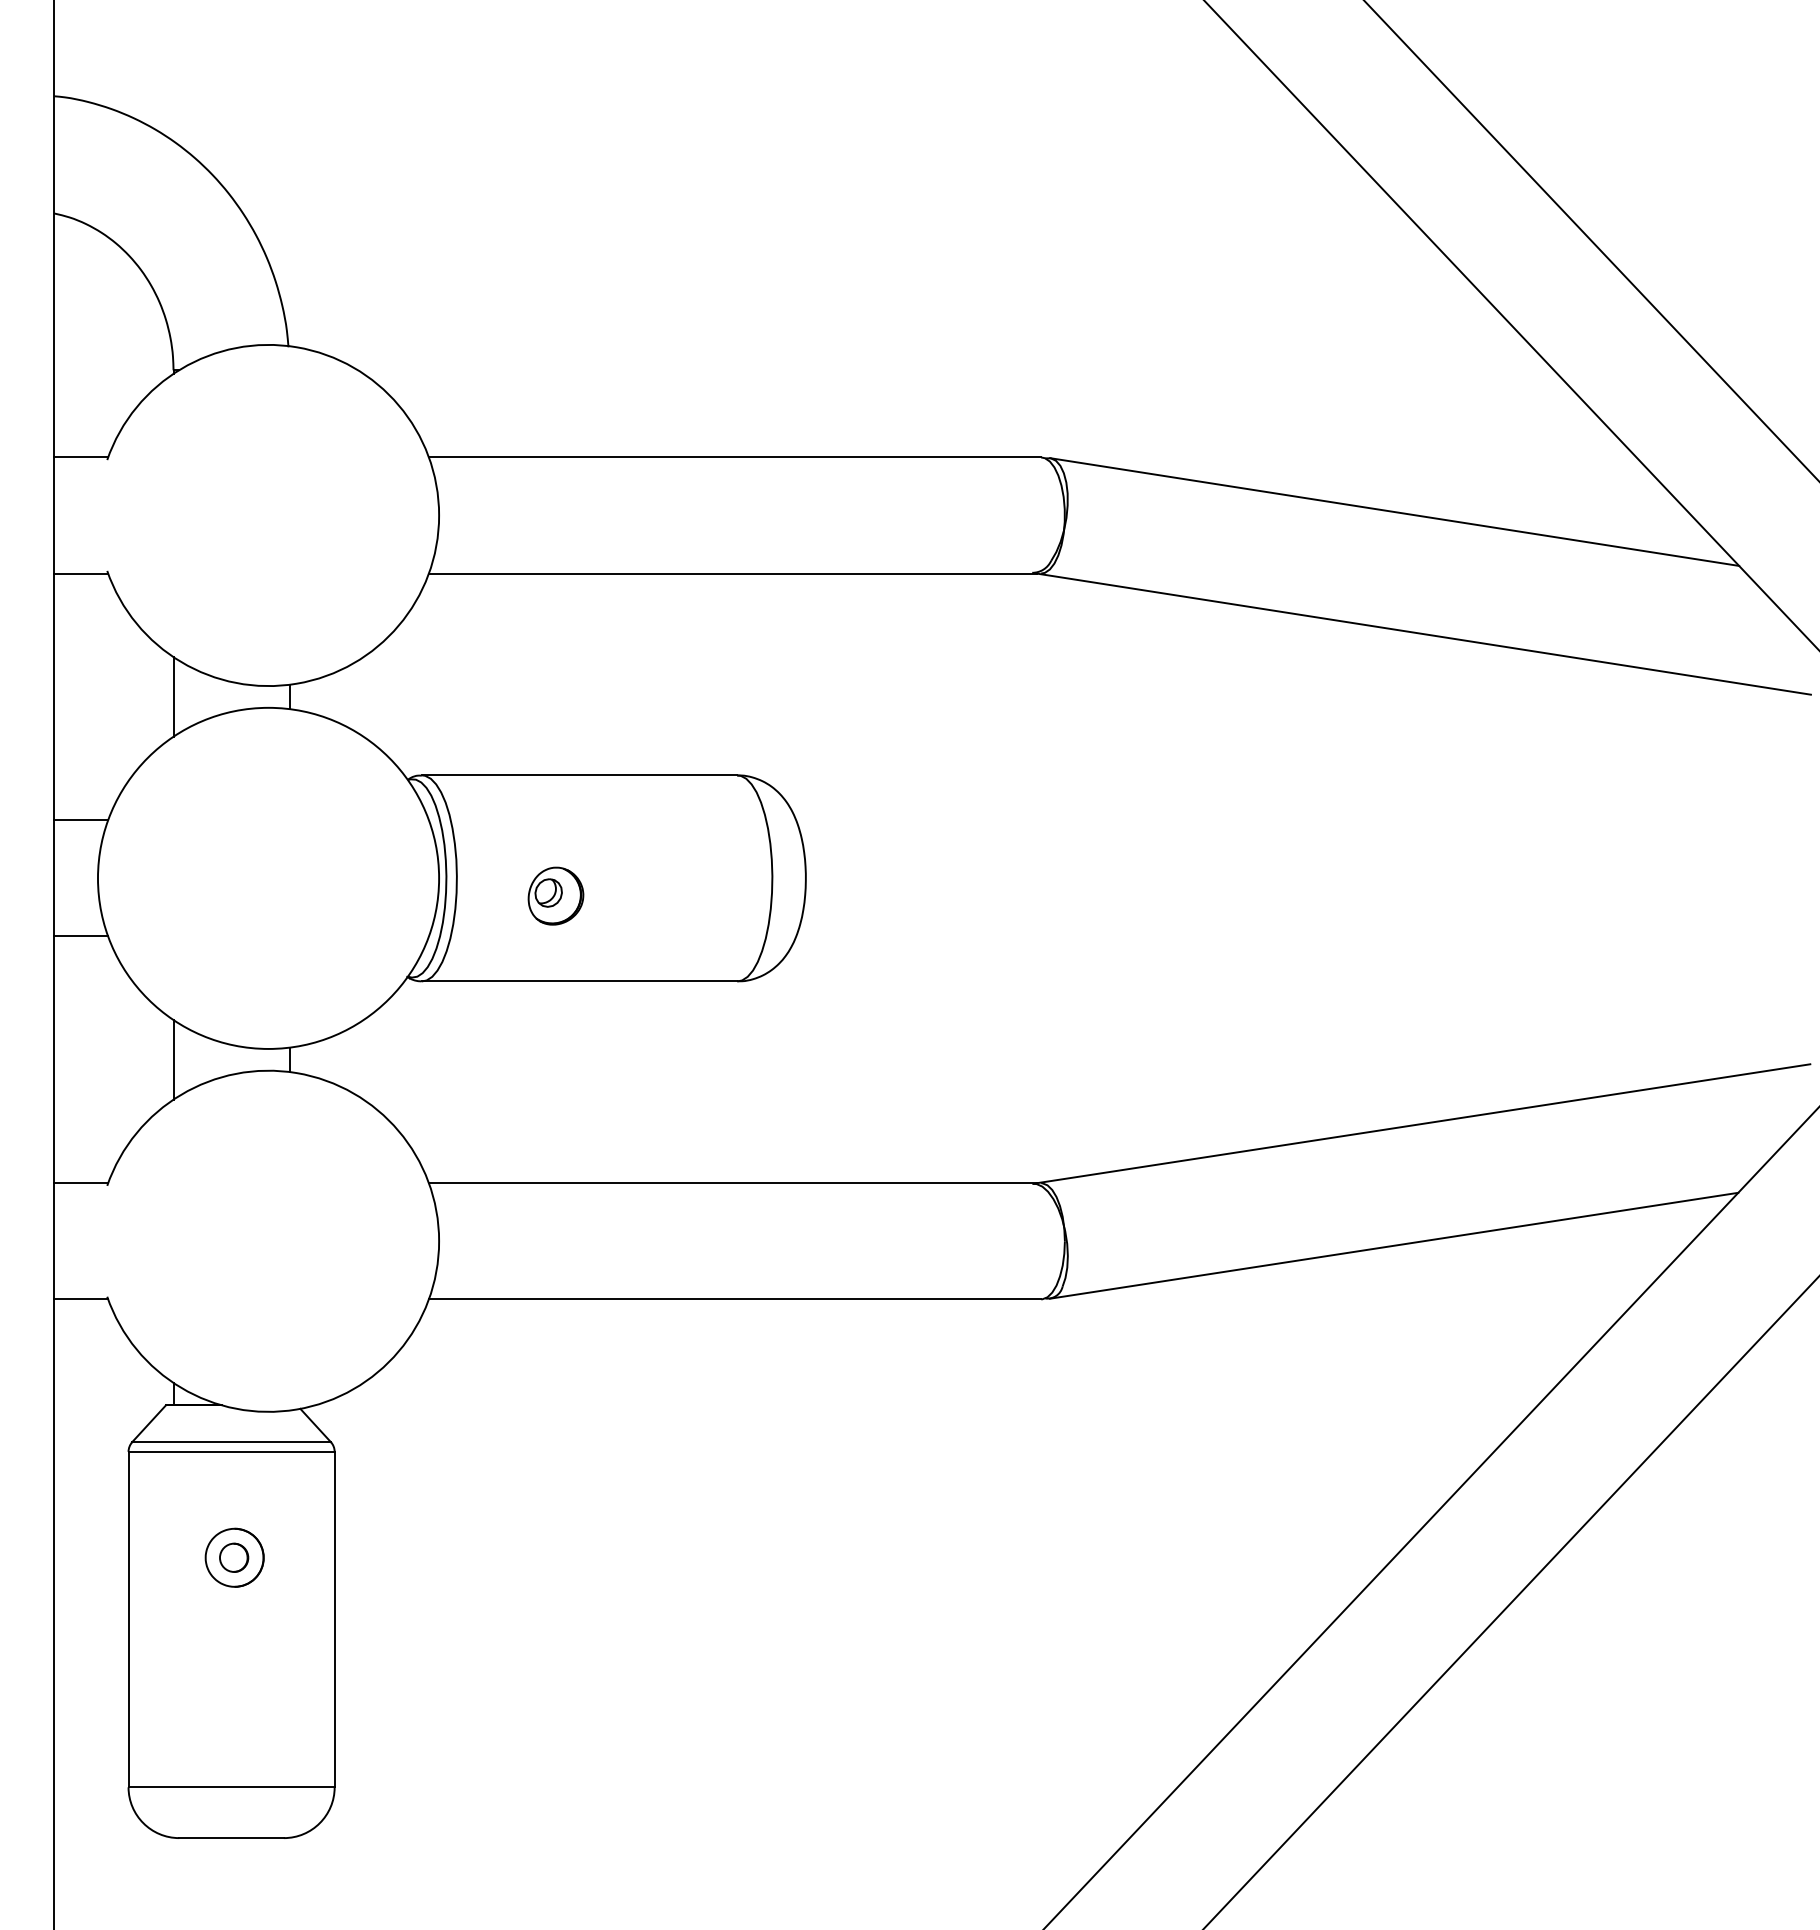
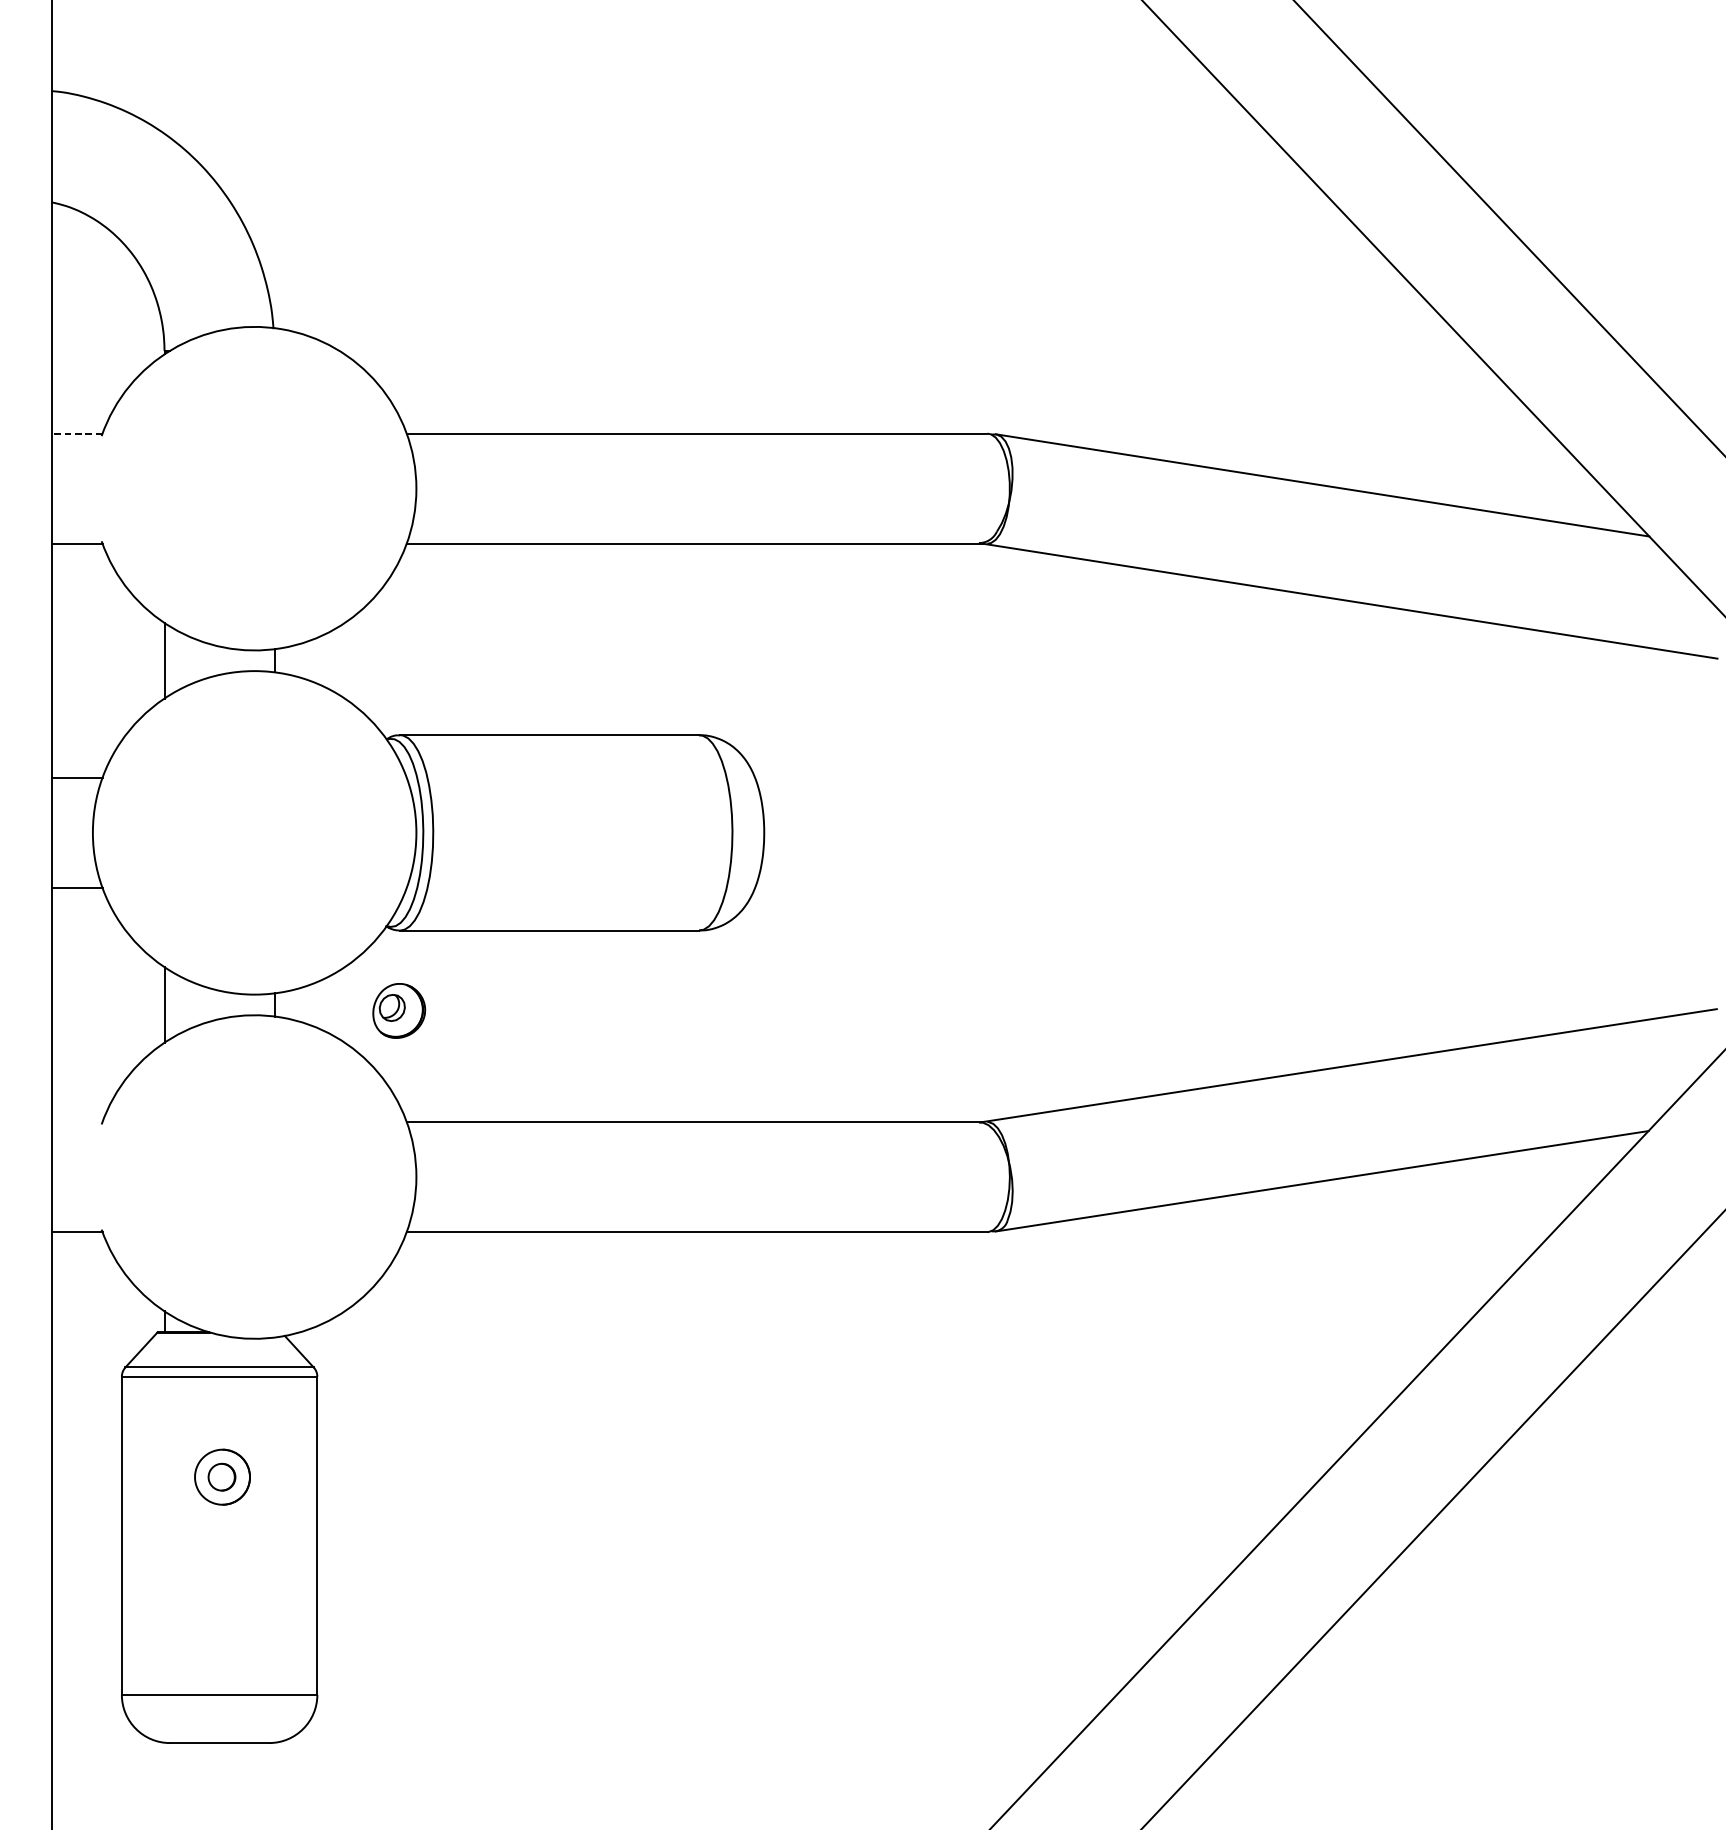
line: (81, 457) -> (77, 433), solid -> dashed
part: (555, 895) -> (398, 1010), moved
line: (81, 1183) -> (77, 1122), removed

